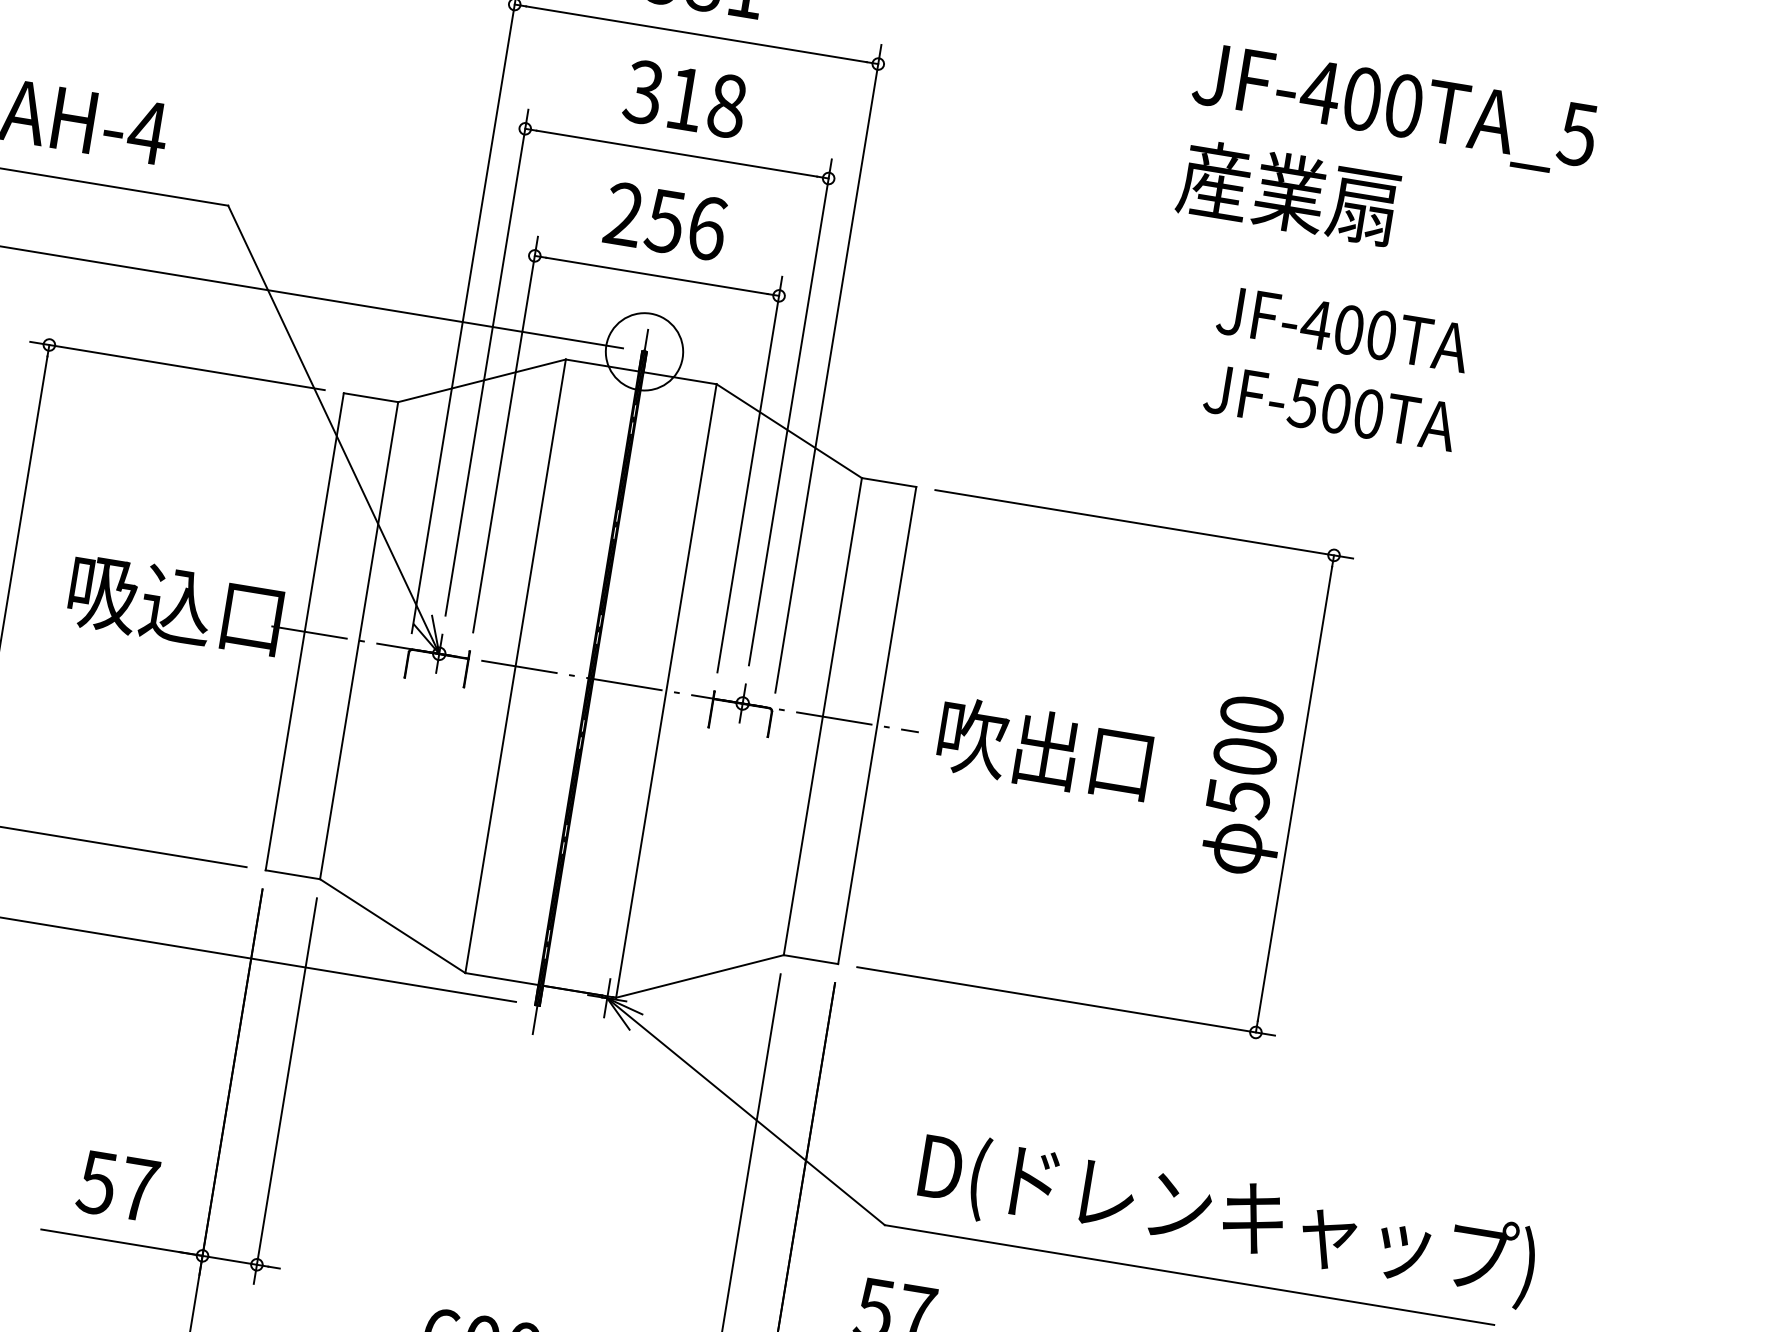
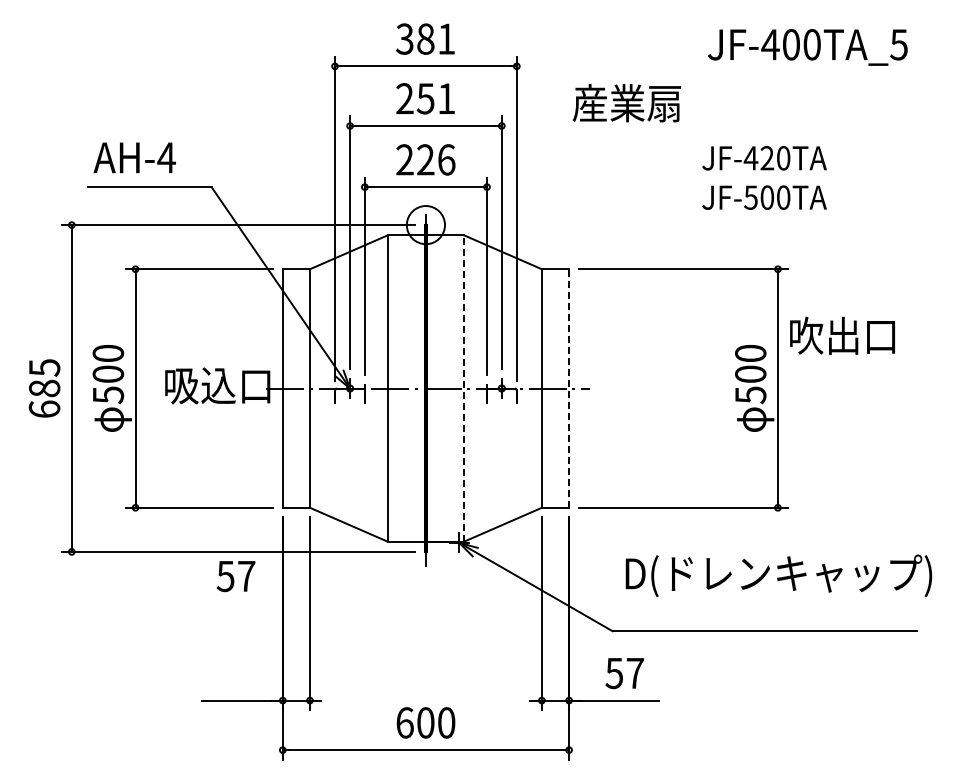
text: (685, 98) -> (425, 98), 318 -> 251
text: (1393, 109) -> (807, 47), moved
text: (1287, 193) -> (626, 103), moved
text: (665, 220) -> (425, 159), 256 -> 226
text: (1349, 330) -> (767, 158), JF-400TA -> JF-420TA
line: (666, 690) -> (463, 388), solid -> dashed
line: (878, 725) -> (569, 388), solid -> dashed
text: (1044, 748) -> (842, 335), moved
text: (116, 1186) -> (235, 576), moved
text: (1226, 1218) -> (778, 575), moved

